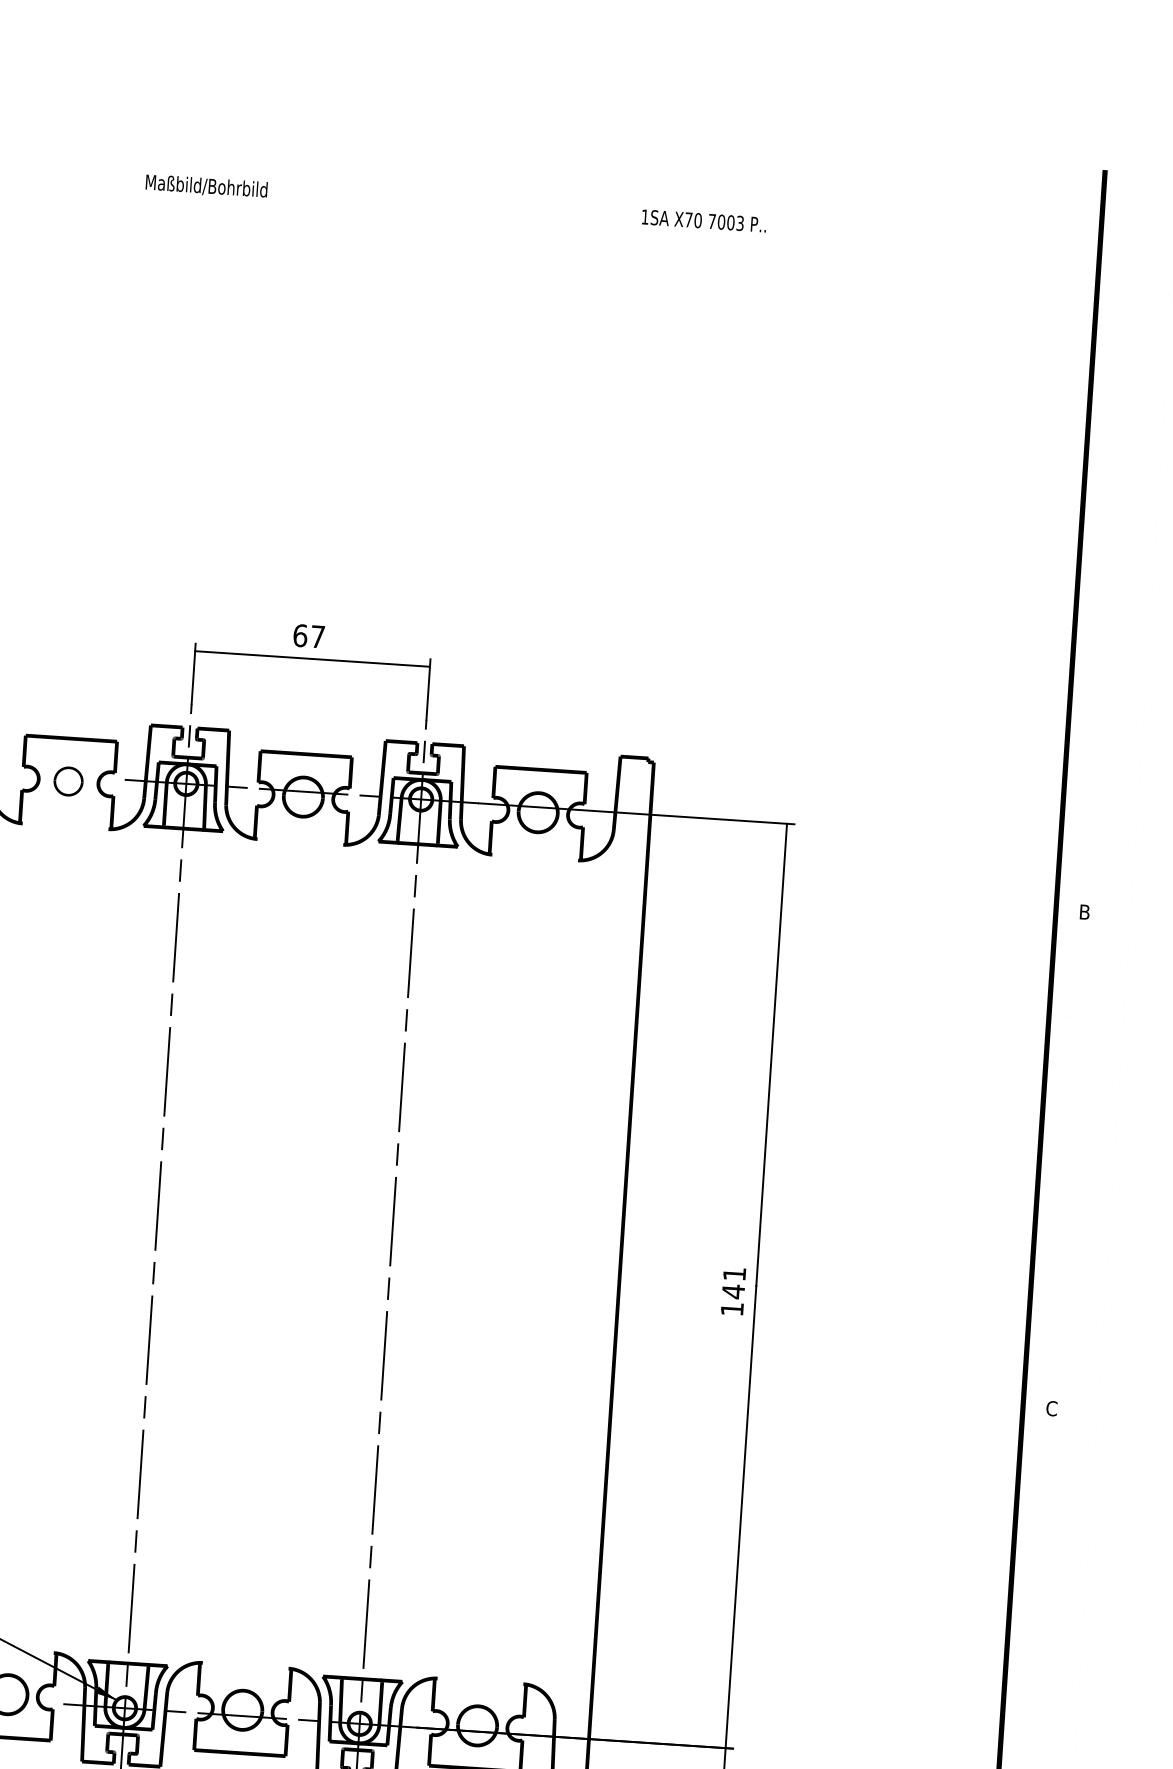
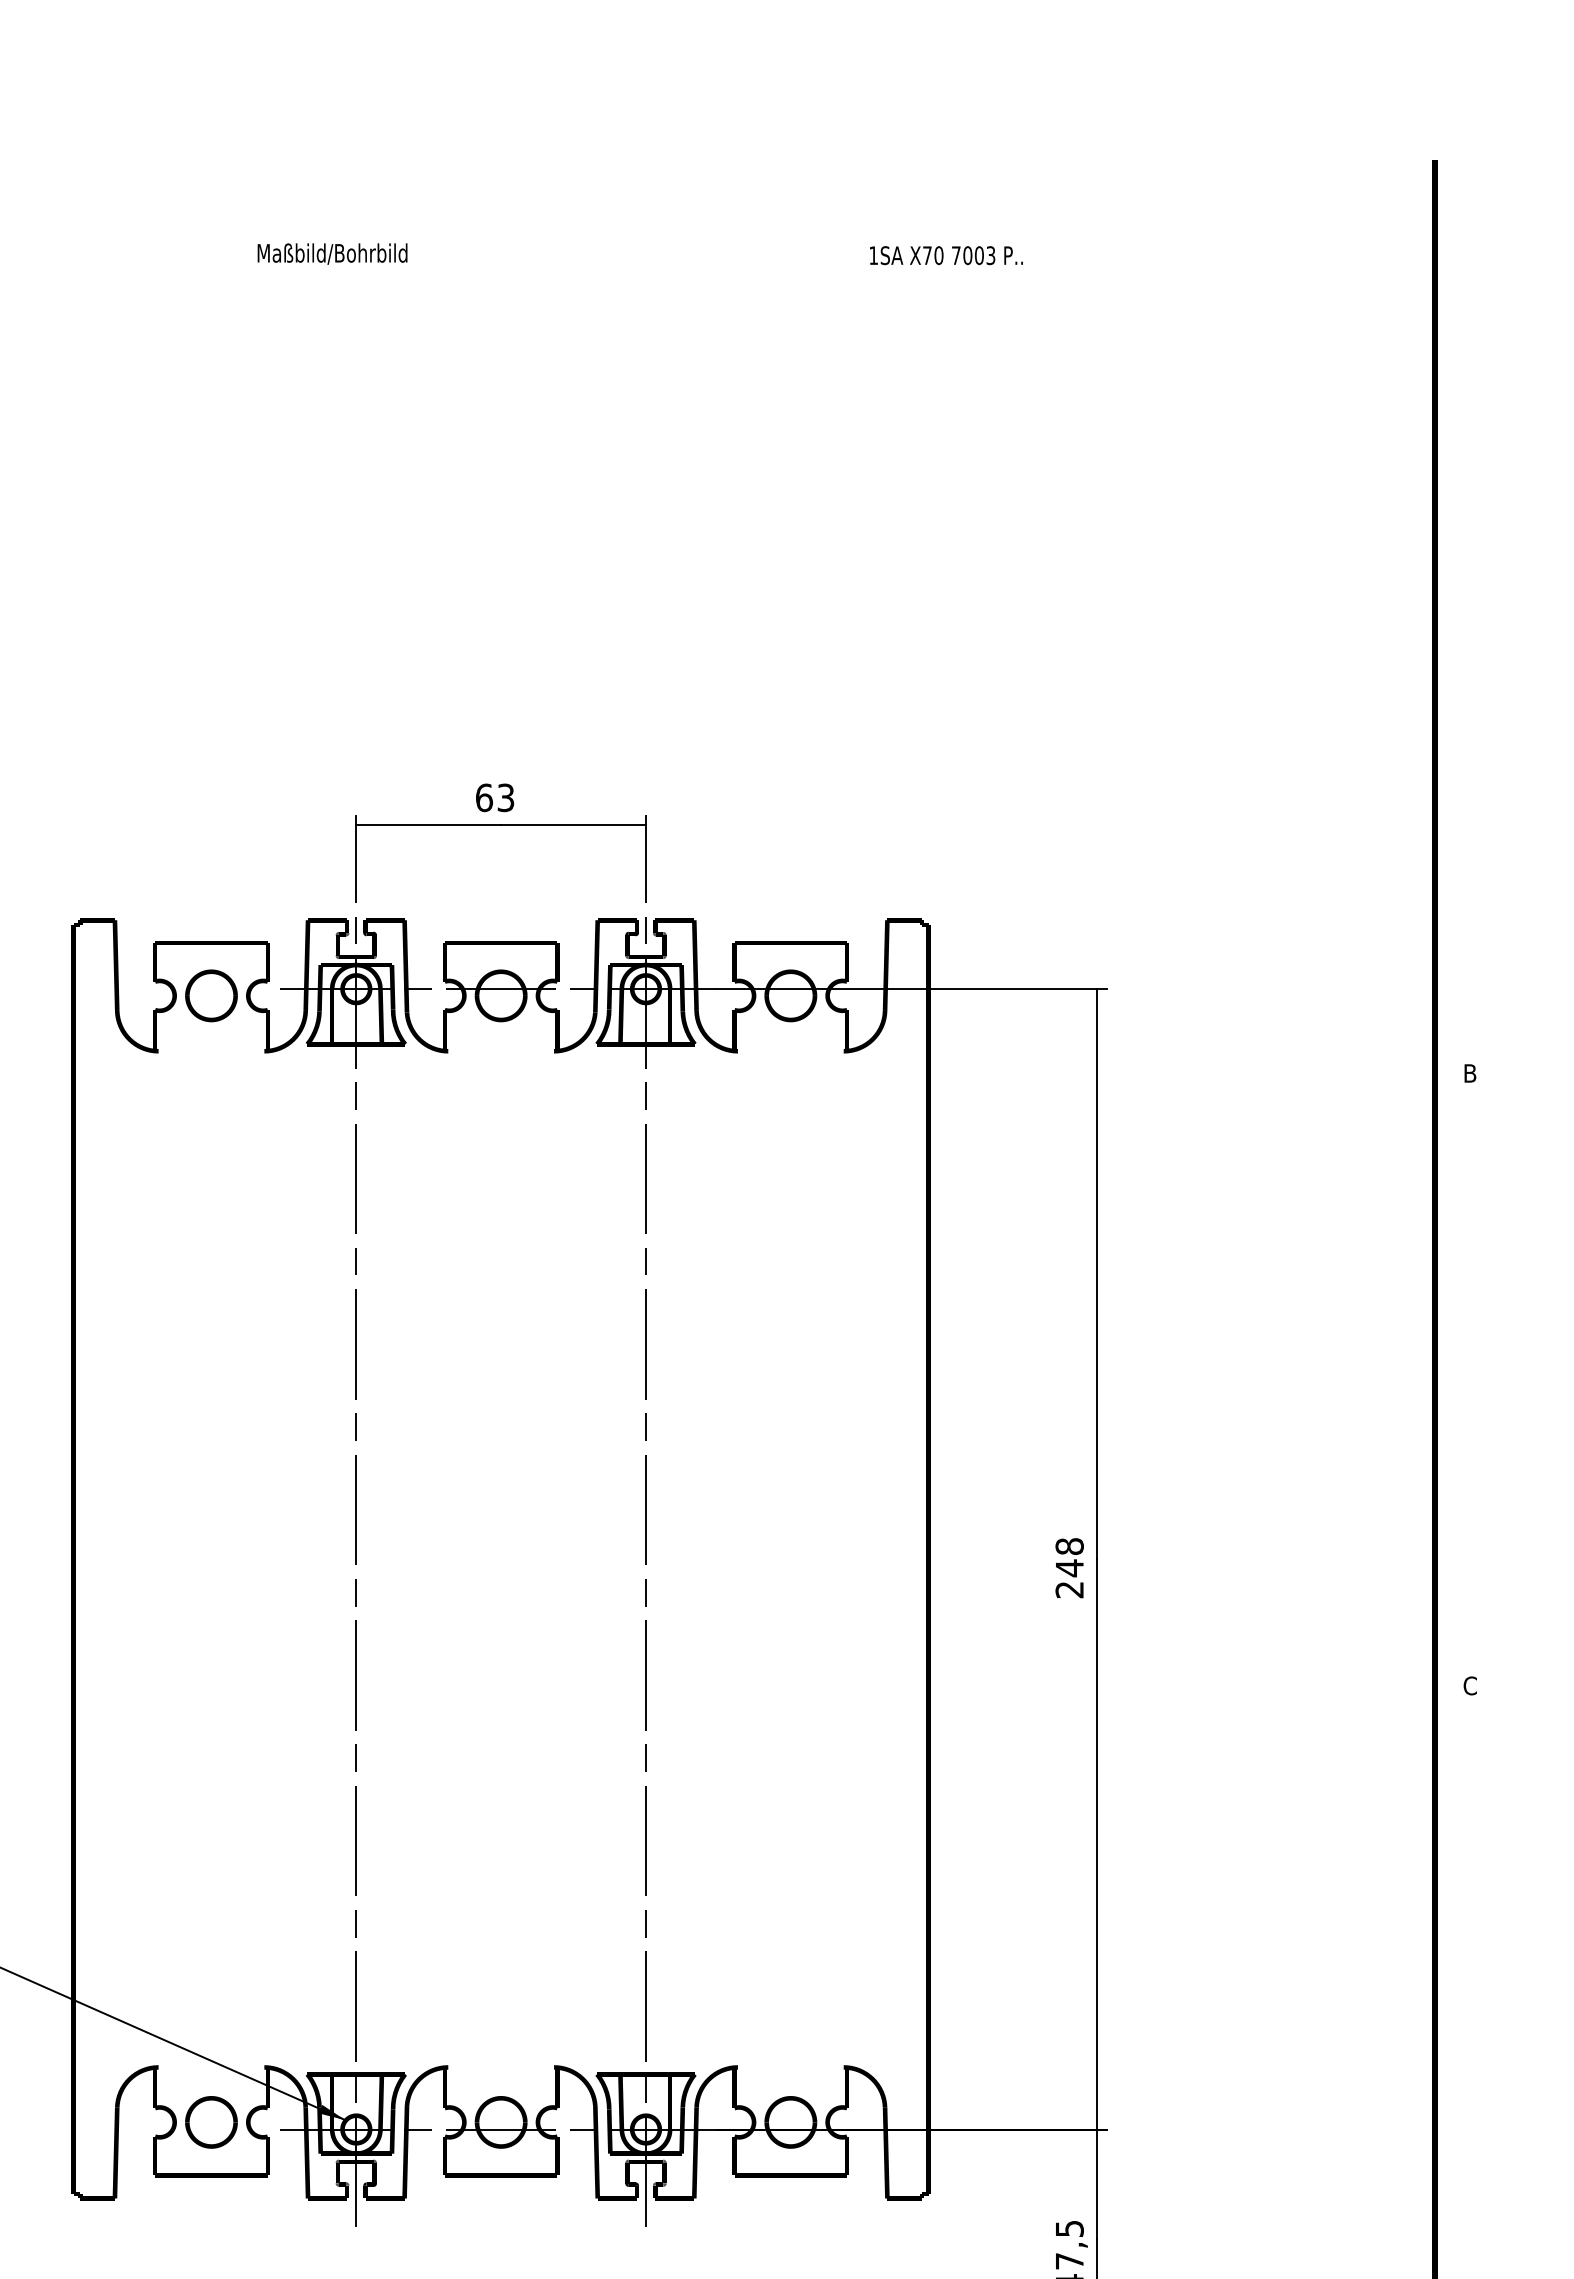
text: (317, 636) -> (505, 797), 67 -> 63
part: (68, 781) -> (211, 995), size x1.43
text: (733, 1291) -> (1069, 1568), 141 -> 248

